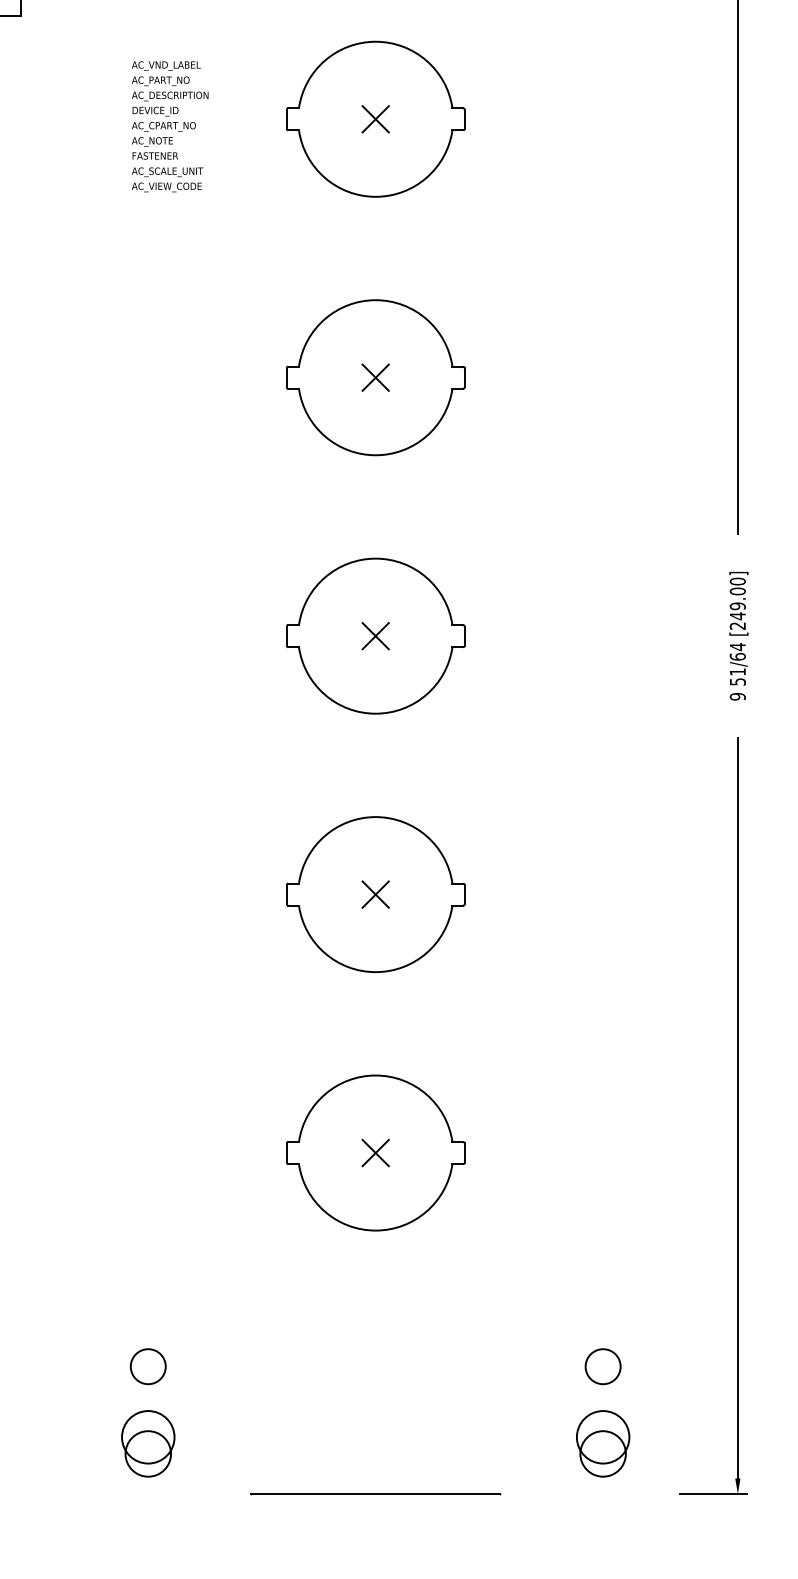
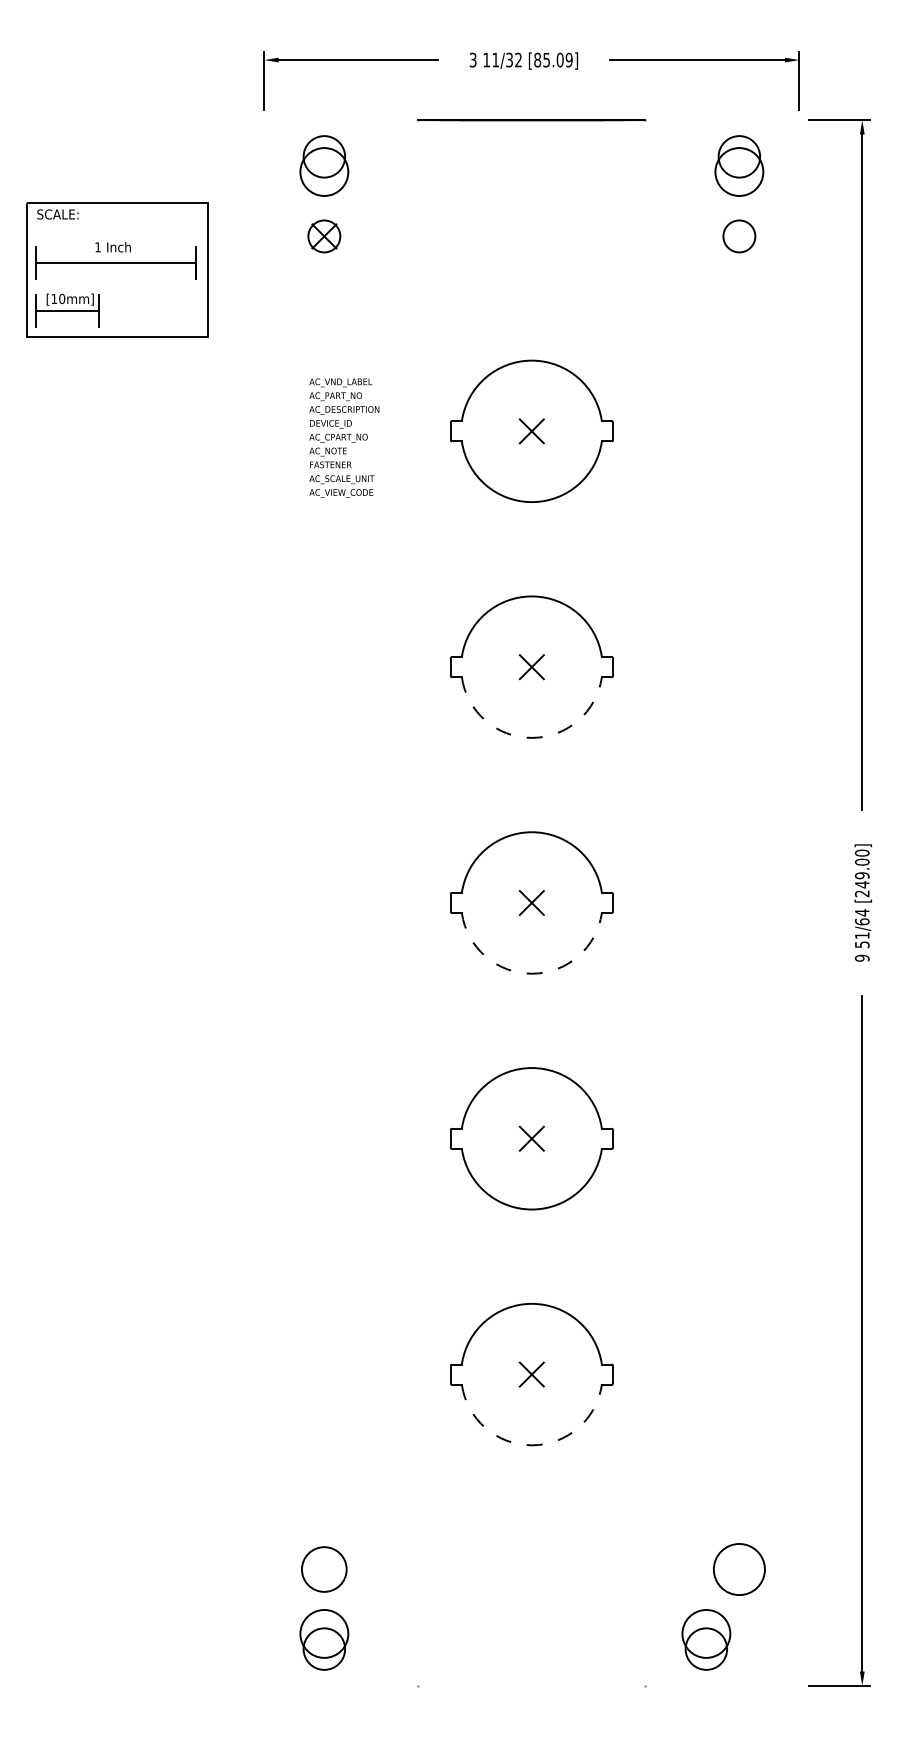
arc: (375, 454) -> (531, 737), solid -> dashed
arc: (375, 713) -> (531, 973), solid -> dashed
arc: (375, 1230) -> (531, 1445), solid -> dashed
circle: (148, 1366) -> (324, 1569), size x1.4
circle: (603, 1366) -> (739, 1569), size x1.6
part: (603, 1443) -> (706, 1639), moved
line: (375, 1493) -> (531, 1685), removed

